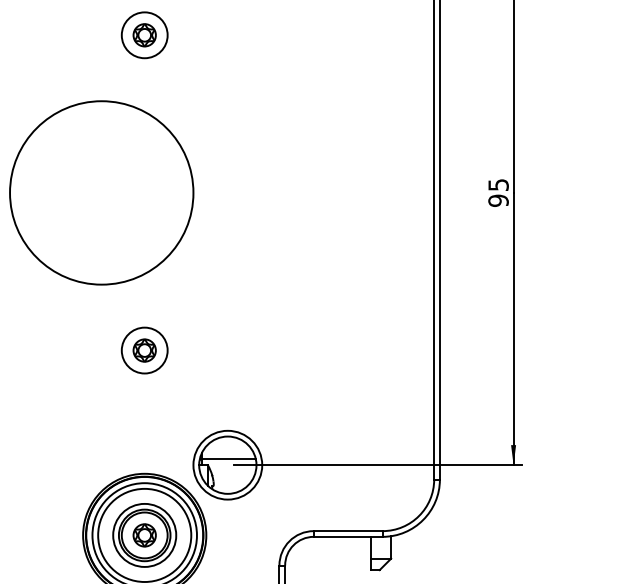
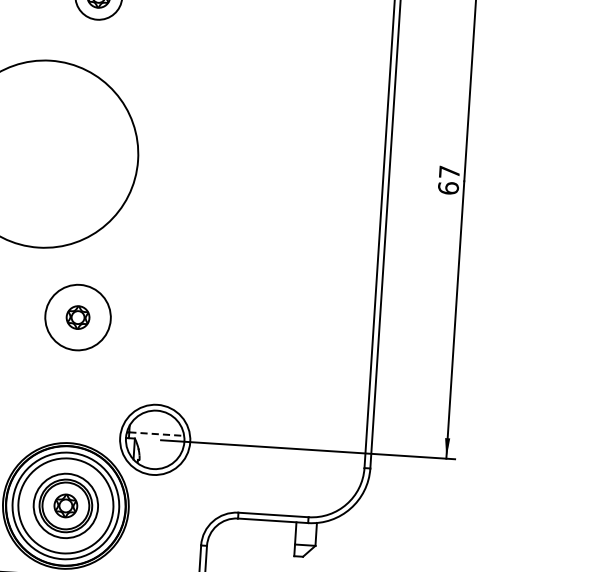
text: (498, 192) -> (448, 179), 95 -> 67
circle: (144, 350) -> (77, 317), size x1.4
line: (228, 459) -> (156, 434), solid -> dashed

